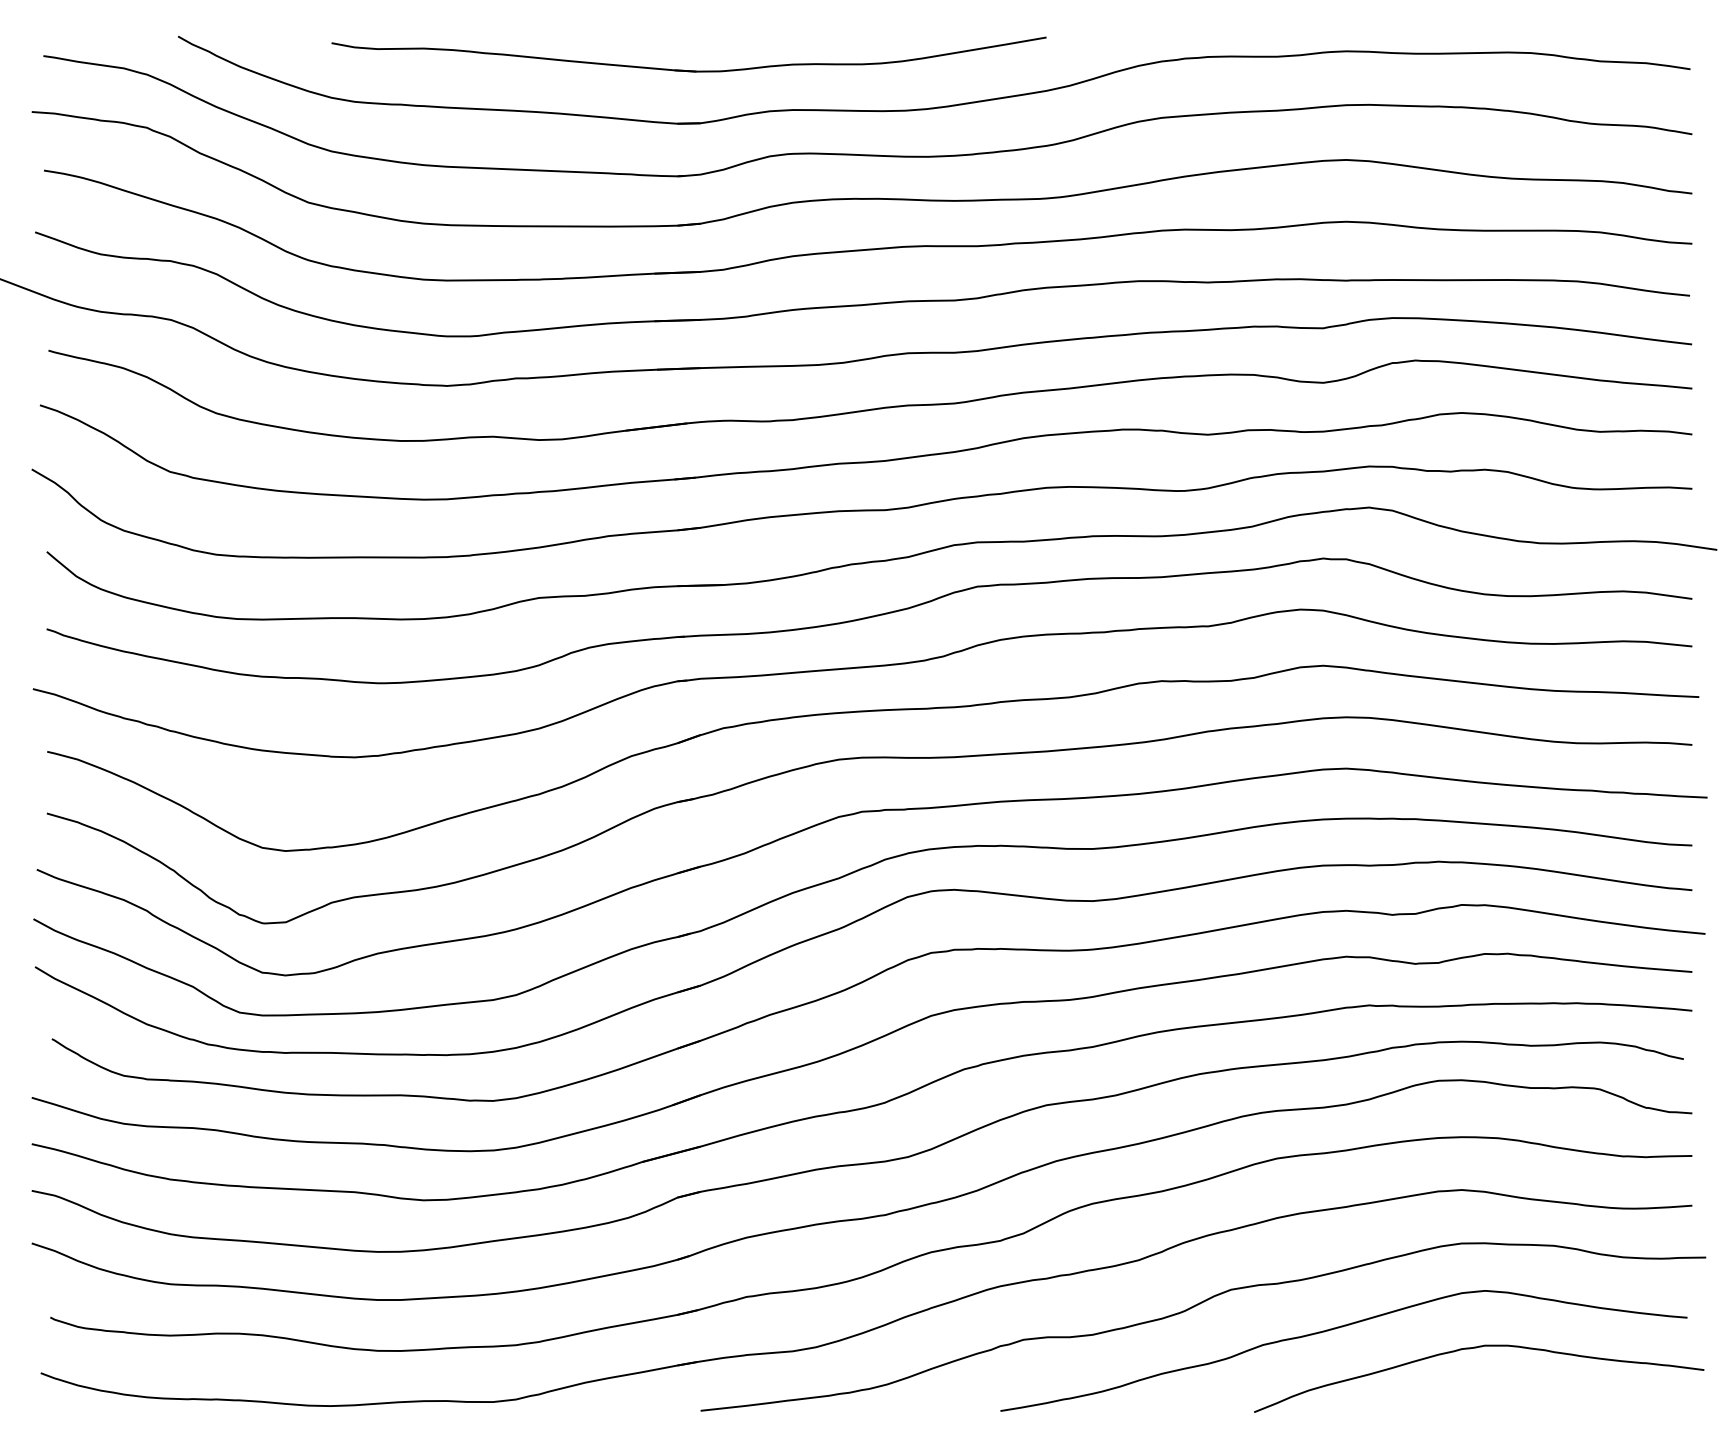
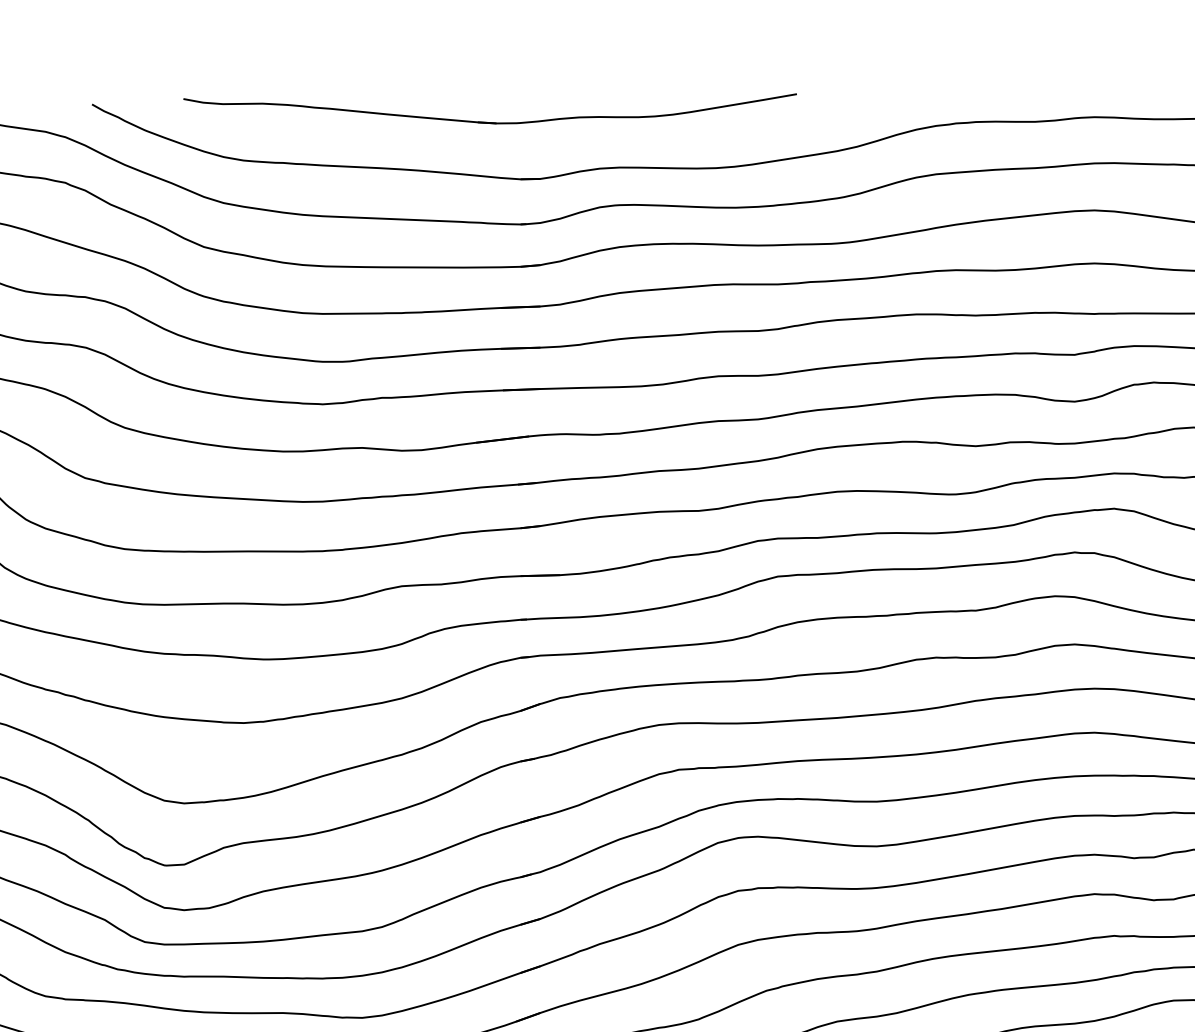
part: (683, 69) -> (485, 121), moved

